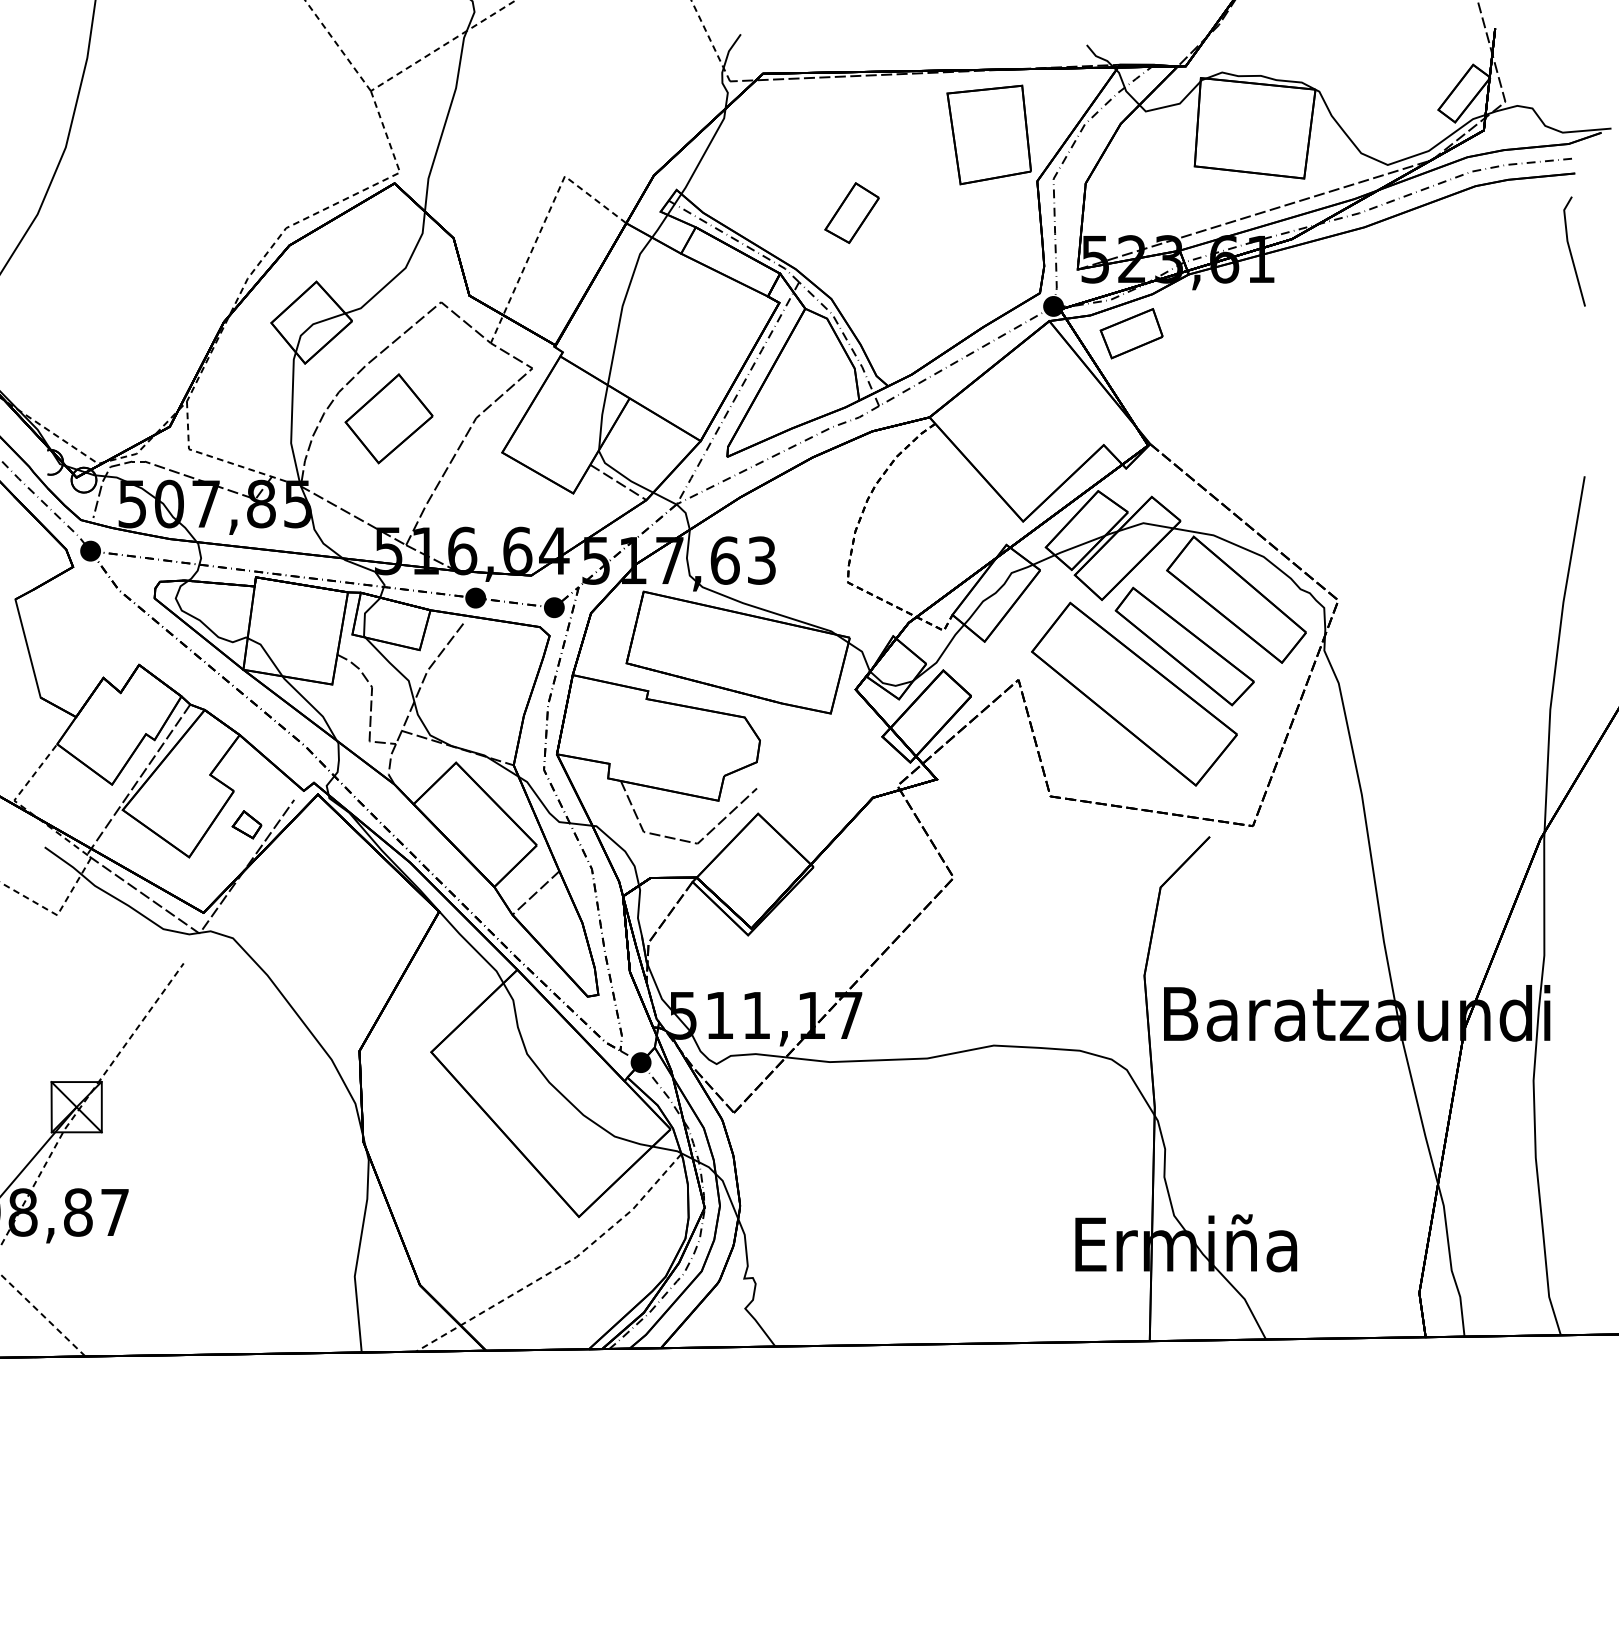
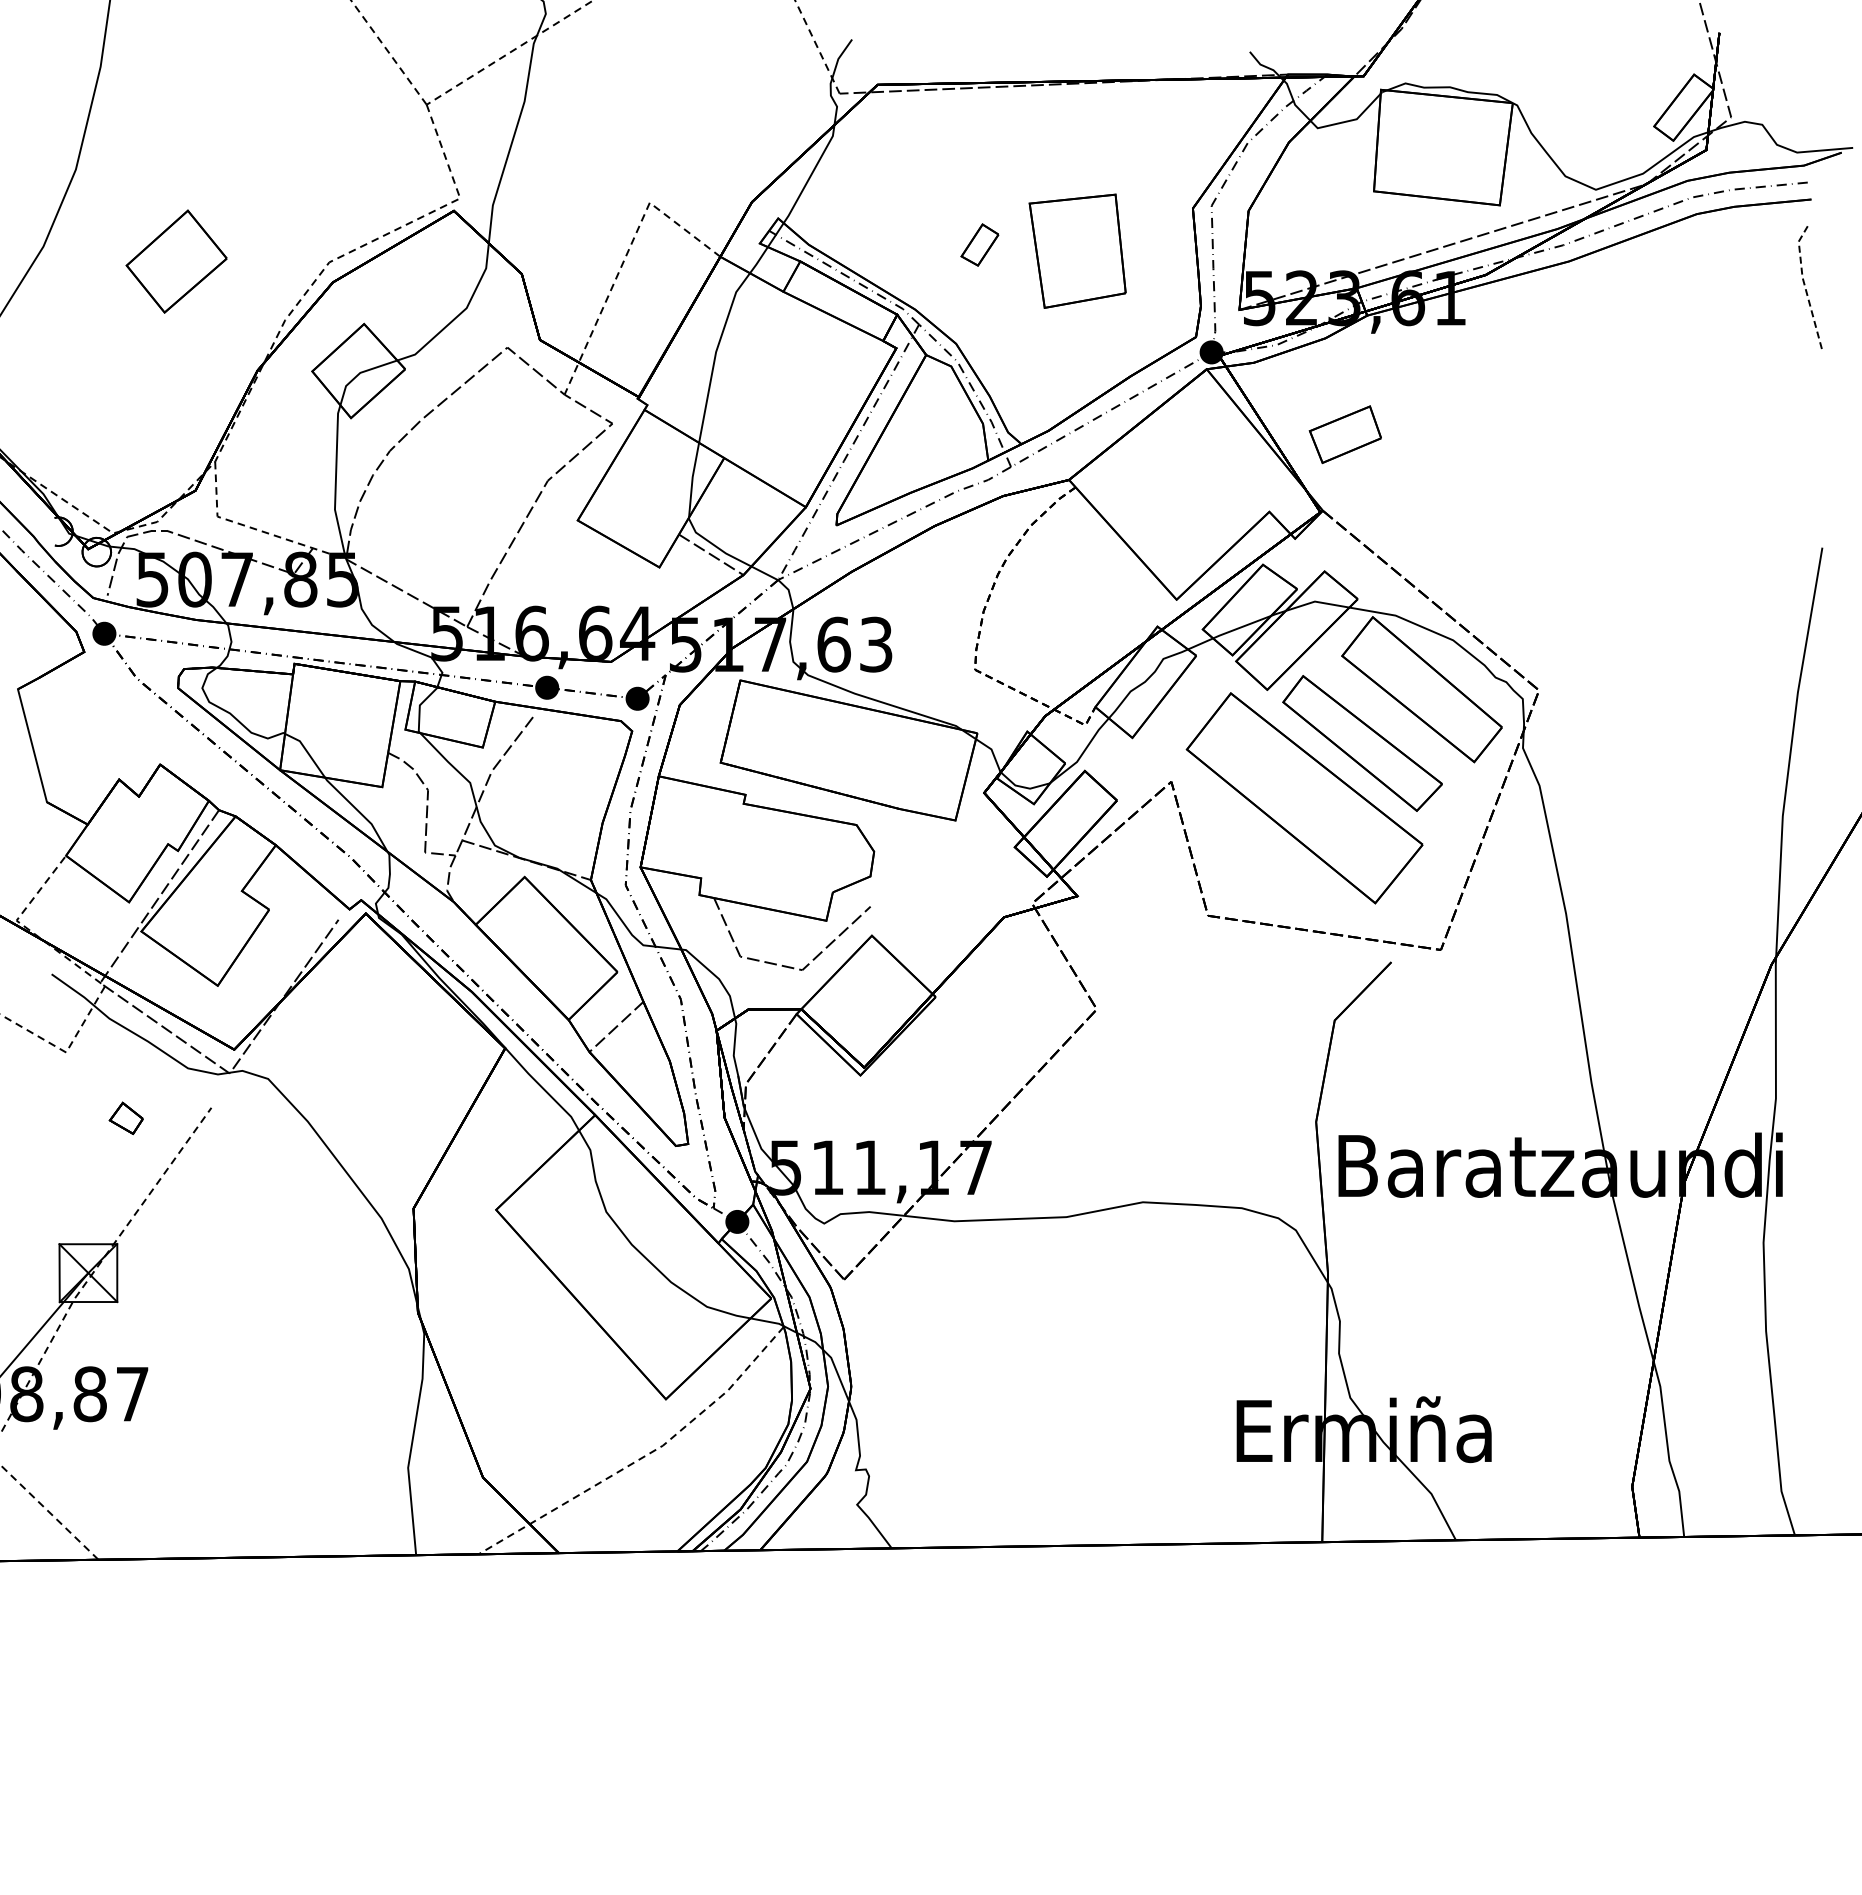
part: (989, 134) -> (1077, 250), moved
part: (851, 212) -> (979, 244), size x0.6
line: (1570, 249) -> (1805, 287), solid -> dashed
part: (1130, 333) -> (1344, 434), moved
part: (389, 418) -> (176, 261), moved
part: (246, 824) -> (125, 1118), moved

